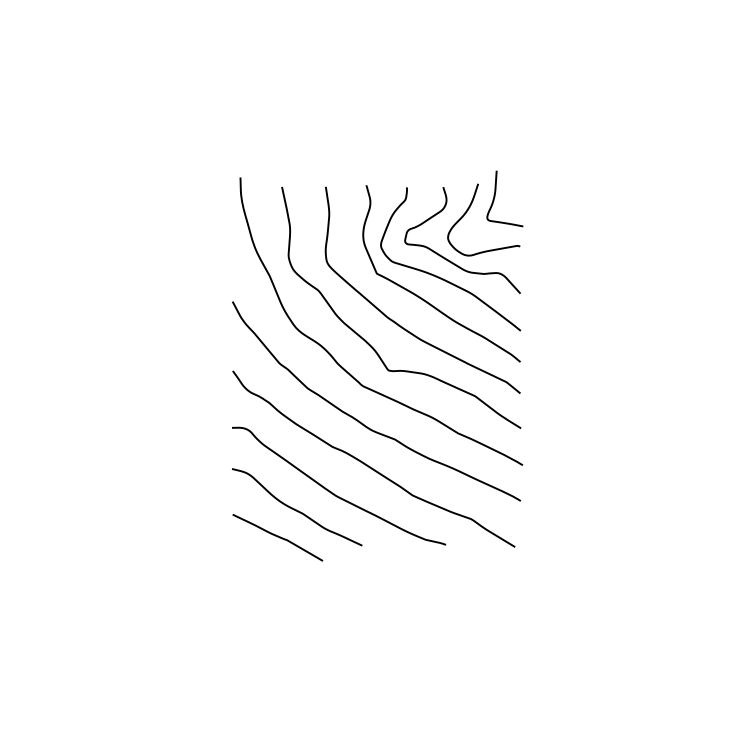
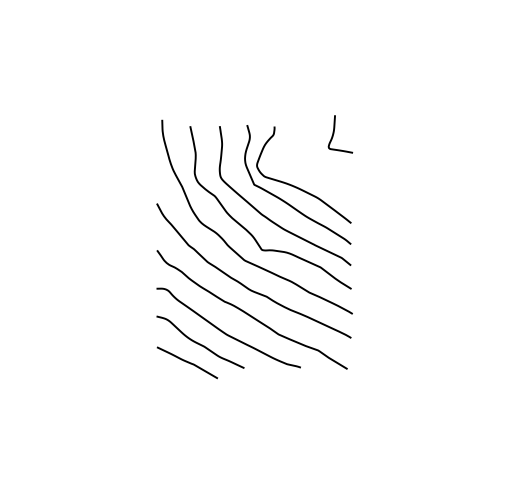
part: (452, 243) -> (305, 164), removed

